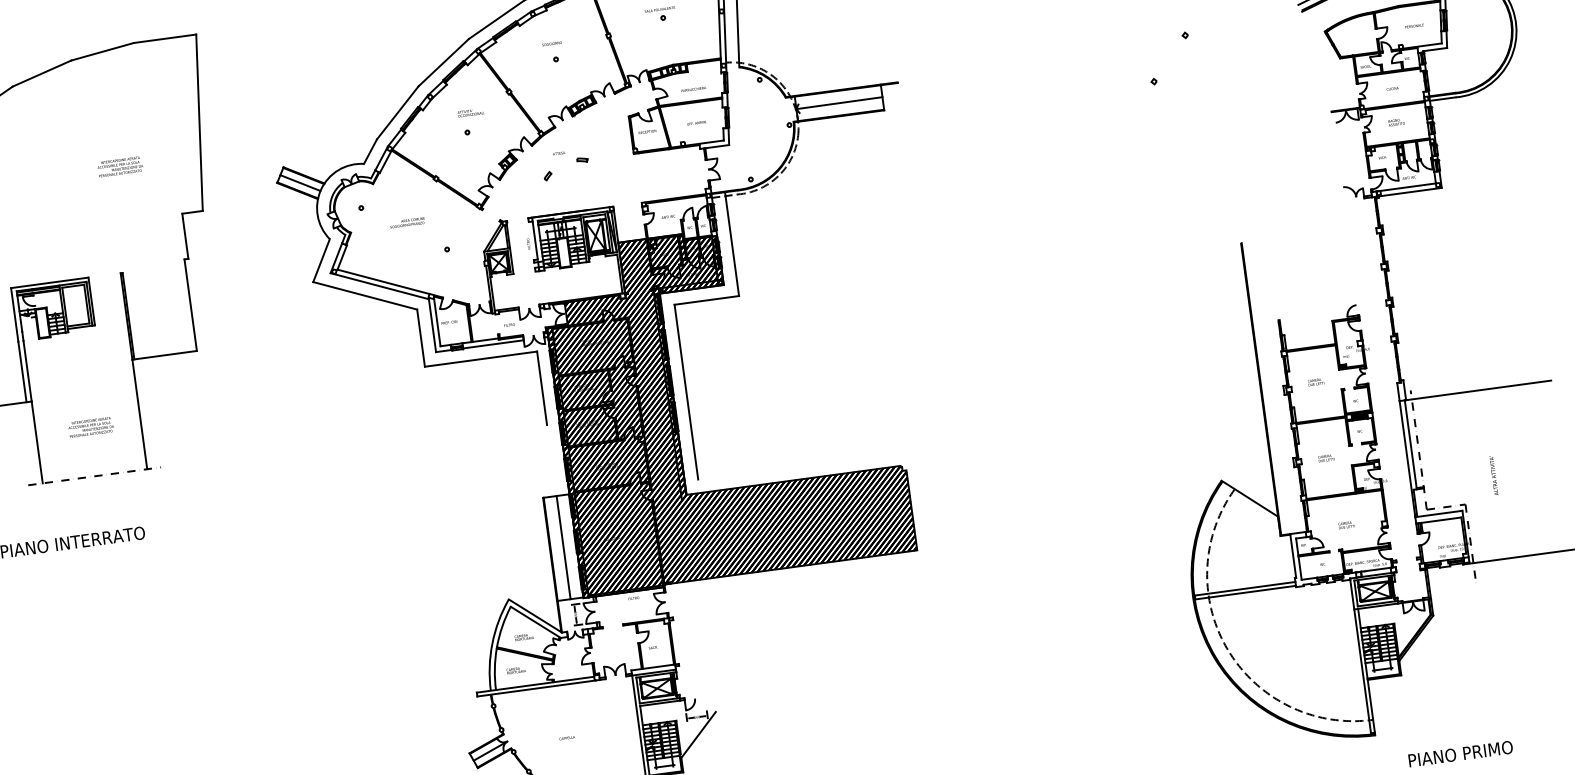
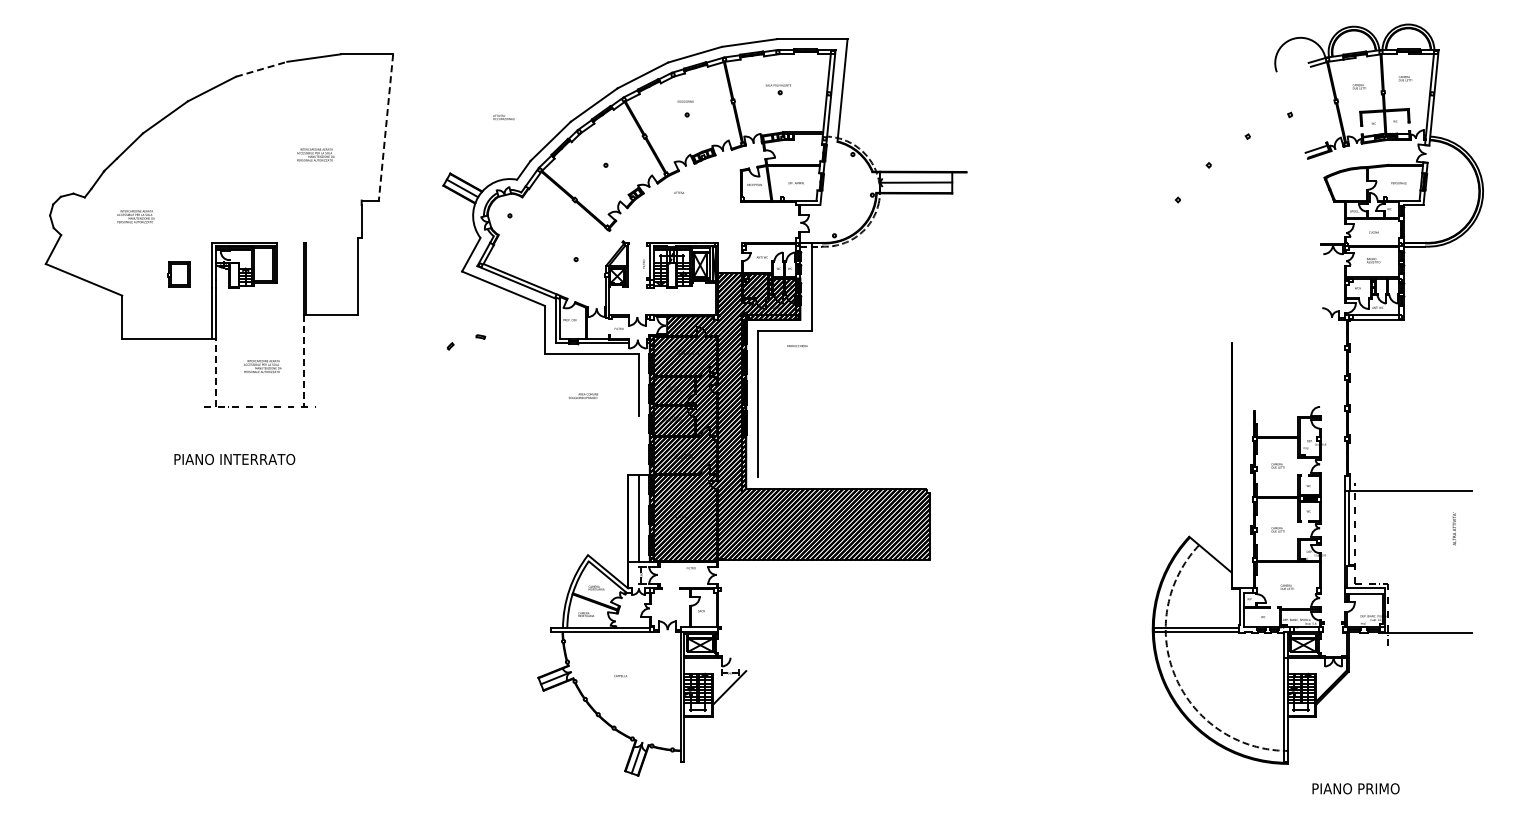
line: (41, 73) -> (261, 69), solid -> dashed
text: (693, 89) -> (797, 346), moved
text: (470, 112) -> (503, 117), moved
line: (198, 122) -> (385, 127), solid -> dashed
part: (576, 162) -> (475, 338), moved
text: (406, 222) -> (582, 395), moved
line: (140, 414) -> (304, 361), solid -> dashed
line: (37, 441) -> (216, 372), solid -> dashed
text: (1492, 475) -> (1453, 528), moved

